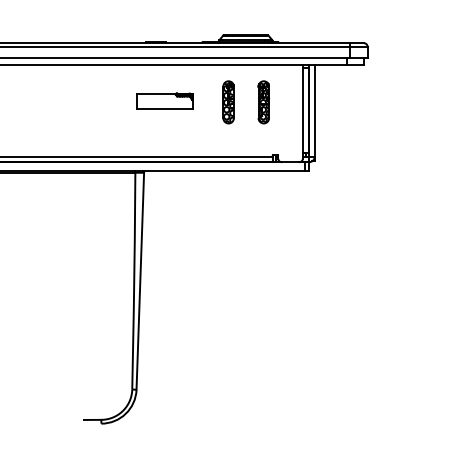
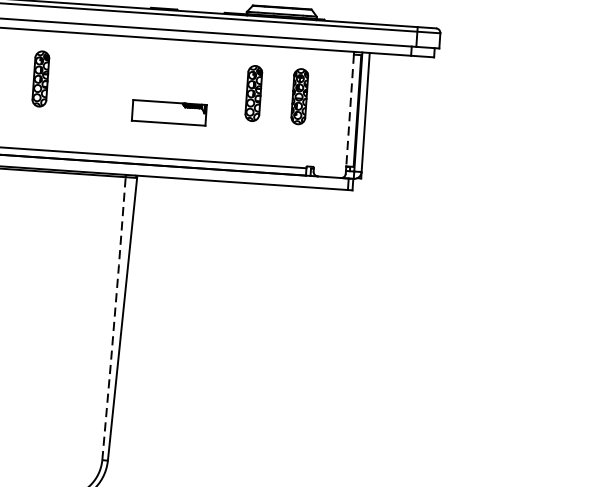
part: (164, 100) -> (168, 111), moved
part: (65, 102) -> (40, 79), added
line: (302, 110) -> (349, 110), solid -> dashed
line: (134, 281) -> (114, 319), solid -> dashed

